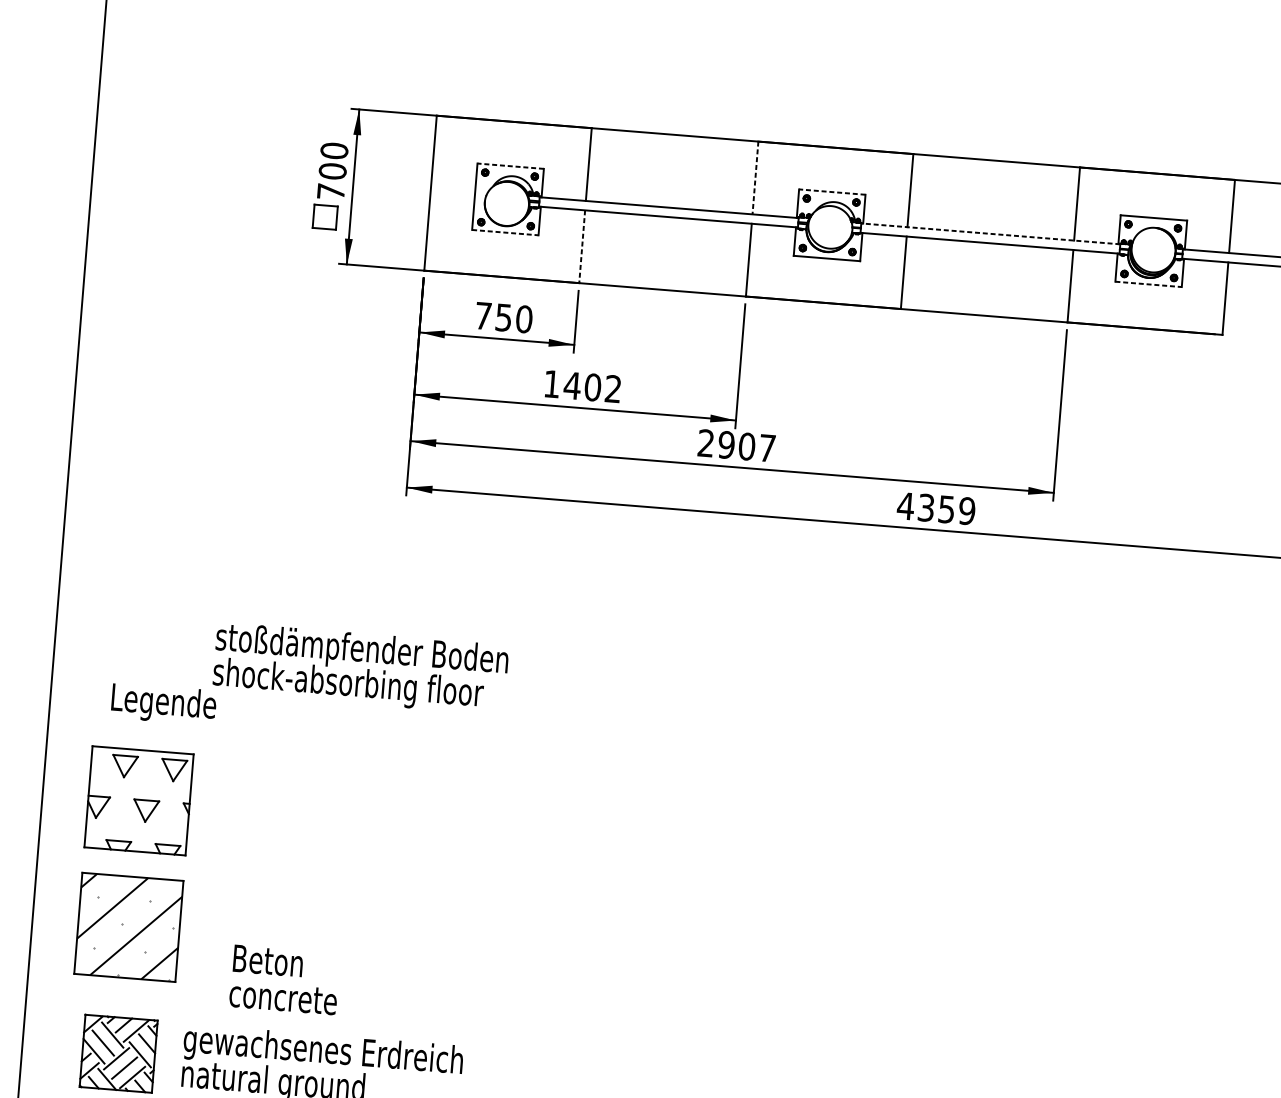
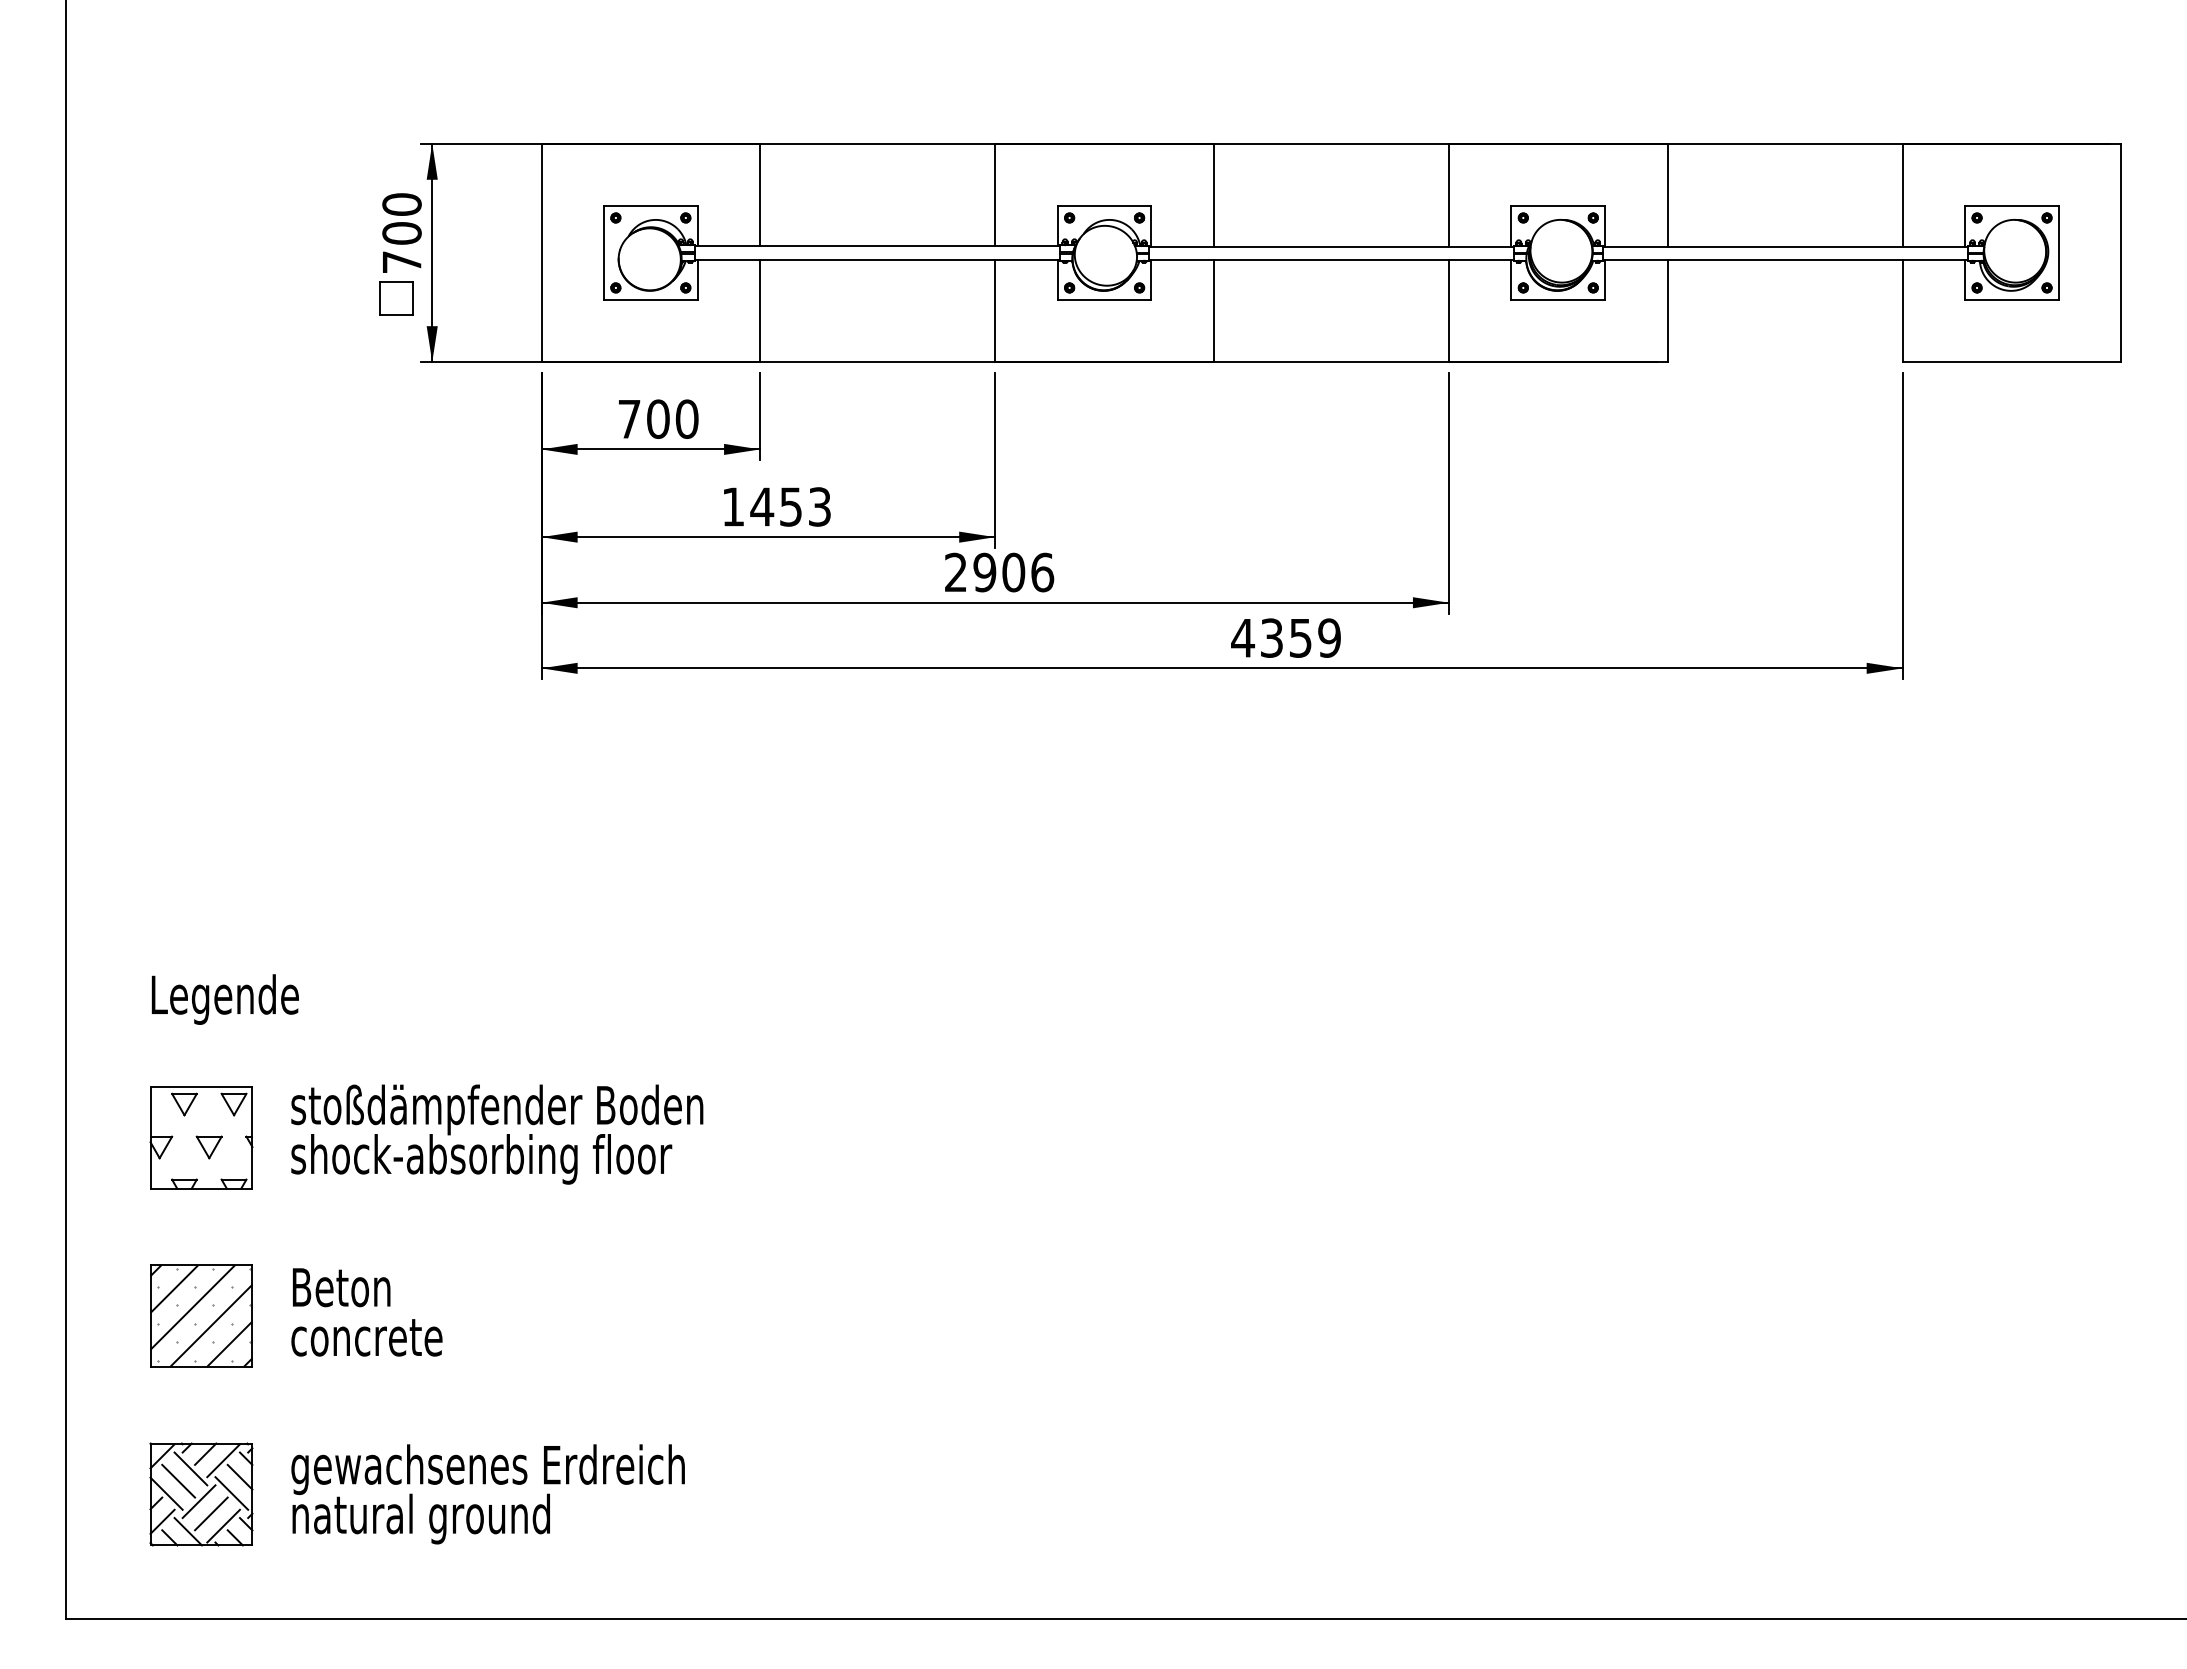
line: (510, 166) -> (650, 206), dashed -> solid
line: (755, 178) -> (995, 195), dashed -> solid
line: (832, 192) -> (1104, 206), dashed -> solid
line: (505, 232) -> (650, 299), dashed -> solid
line: (990, 233) -> (1331, 246), dashed -> solid
line: (582, 247) -> (760, 311), dashed -> solid
line: (1148, 284) -> (1558, 299), dashed -> solid
text: (504, 317) -> (658, 418), 750 -> 700
text: (602, 387) -> (804, 506), 1402 -> 1453
text: (767, 448) -> (1042, 572), 2907 -> 2906
text: (360, 668) -> (497, 1134), moved
part: (139, 800) -> (201, 1137), size x0.71
part: (128, 926) -> (201, 1315), size x0.71
text: (284, 980) -> (366, 1312), moved

